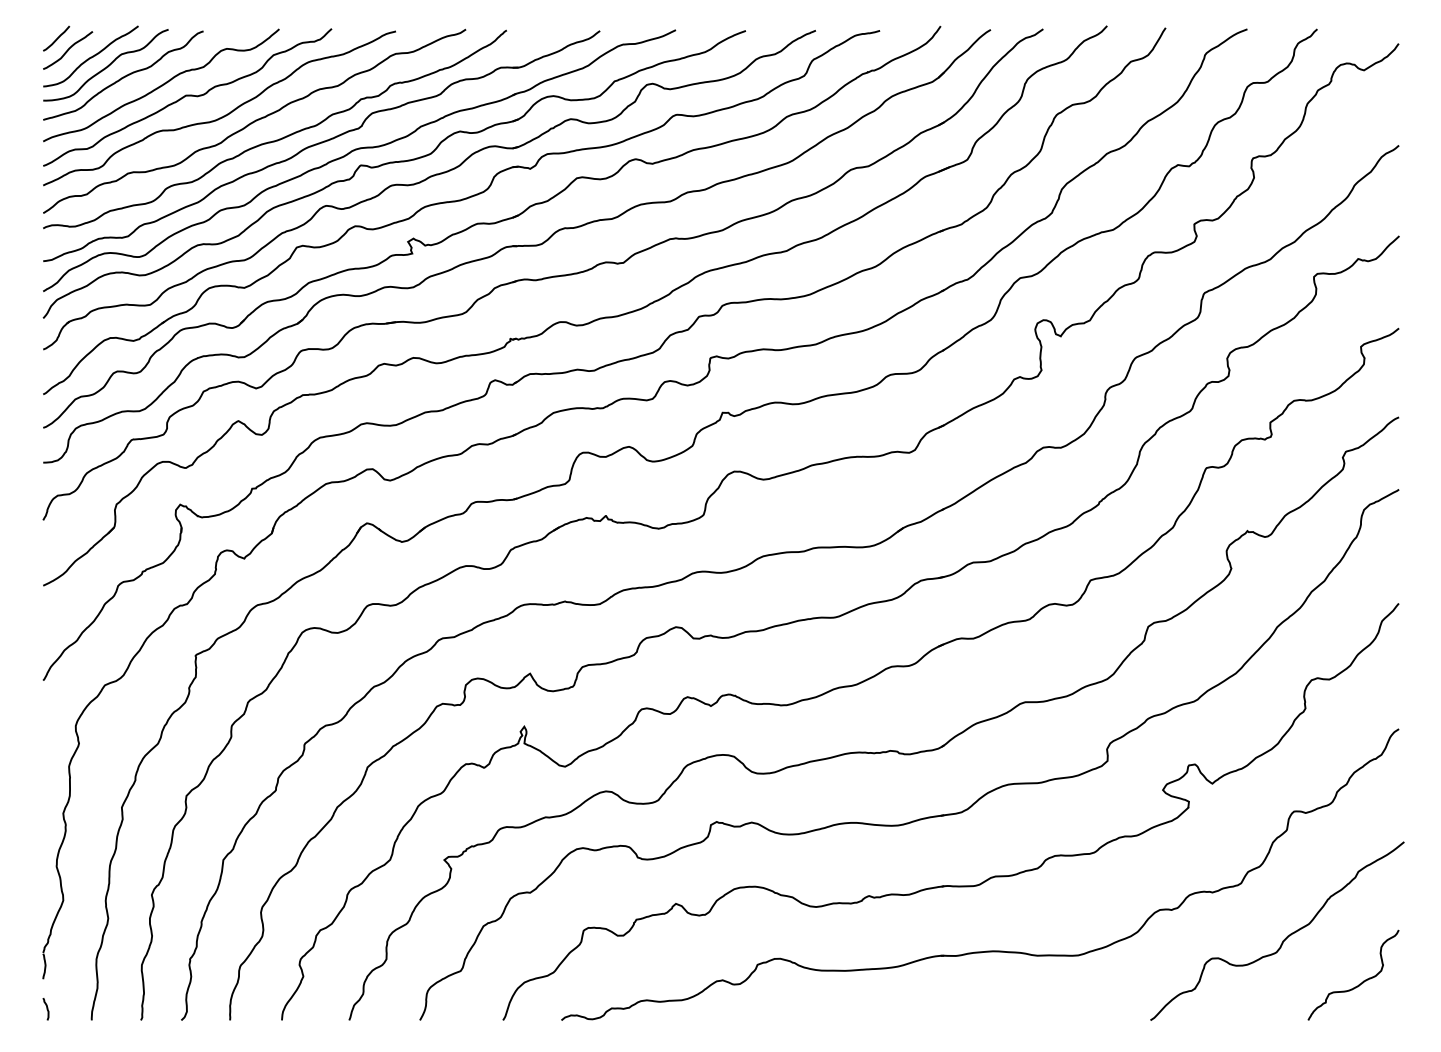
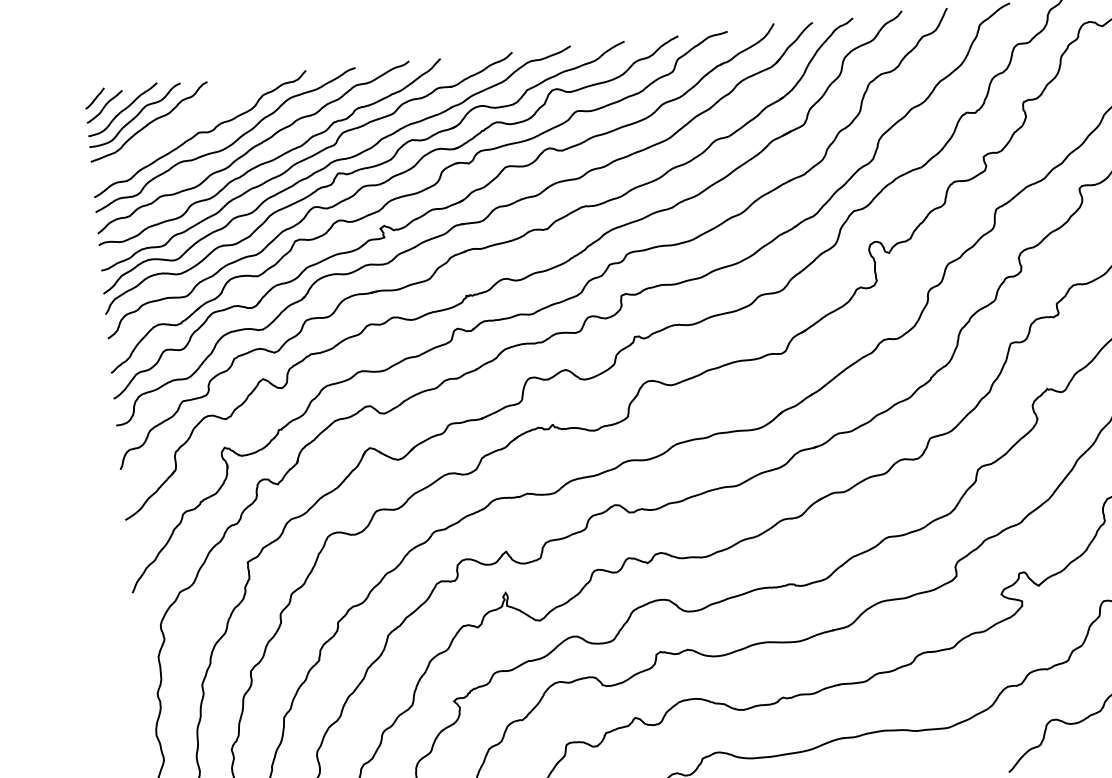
curve: (161, 85) -> (179, 126), removed

